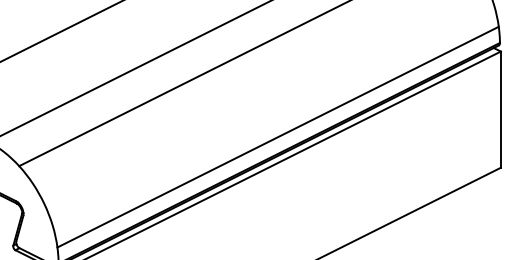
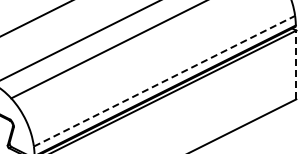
line: (501, 108) -> (296, 64), solid -> dashed
line: (278, 137) -> (164, 81), solid -> dashed

